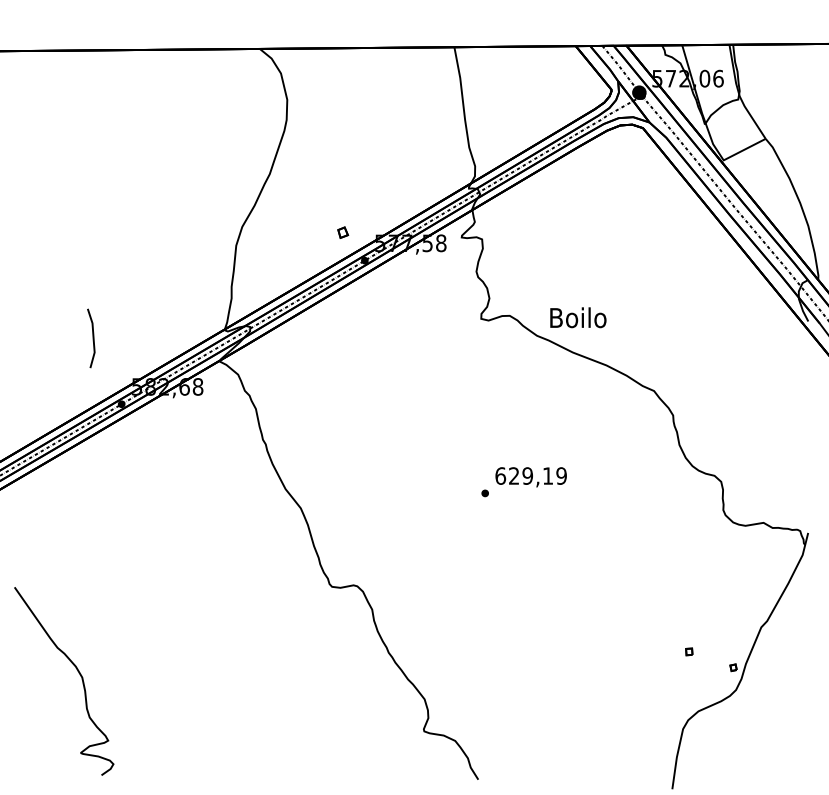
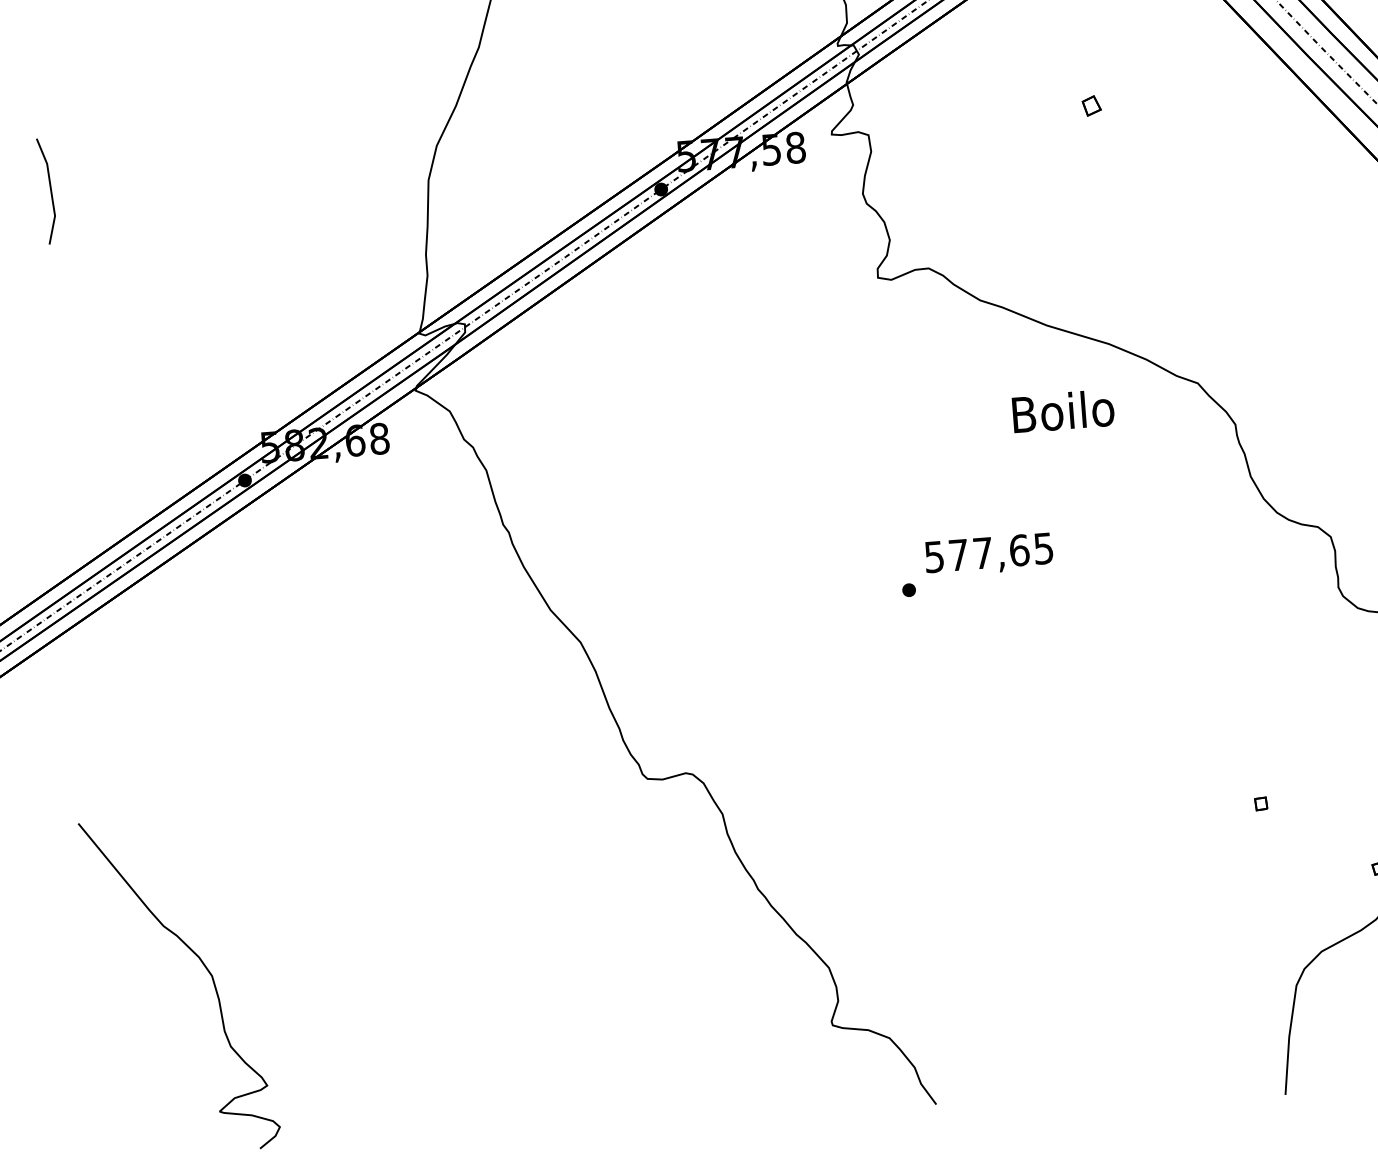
part: (343, 232) -> (1092, 105), moved
text: (578, 317) -> (1063, 410), moved
line: (92, 338) -> (49, 191), moved
text: (530, 475) -> (987, 551), 629,19 -> 577,65
part: (689, 651) -> (1261, 803), moved

